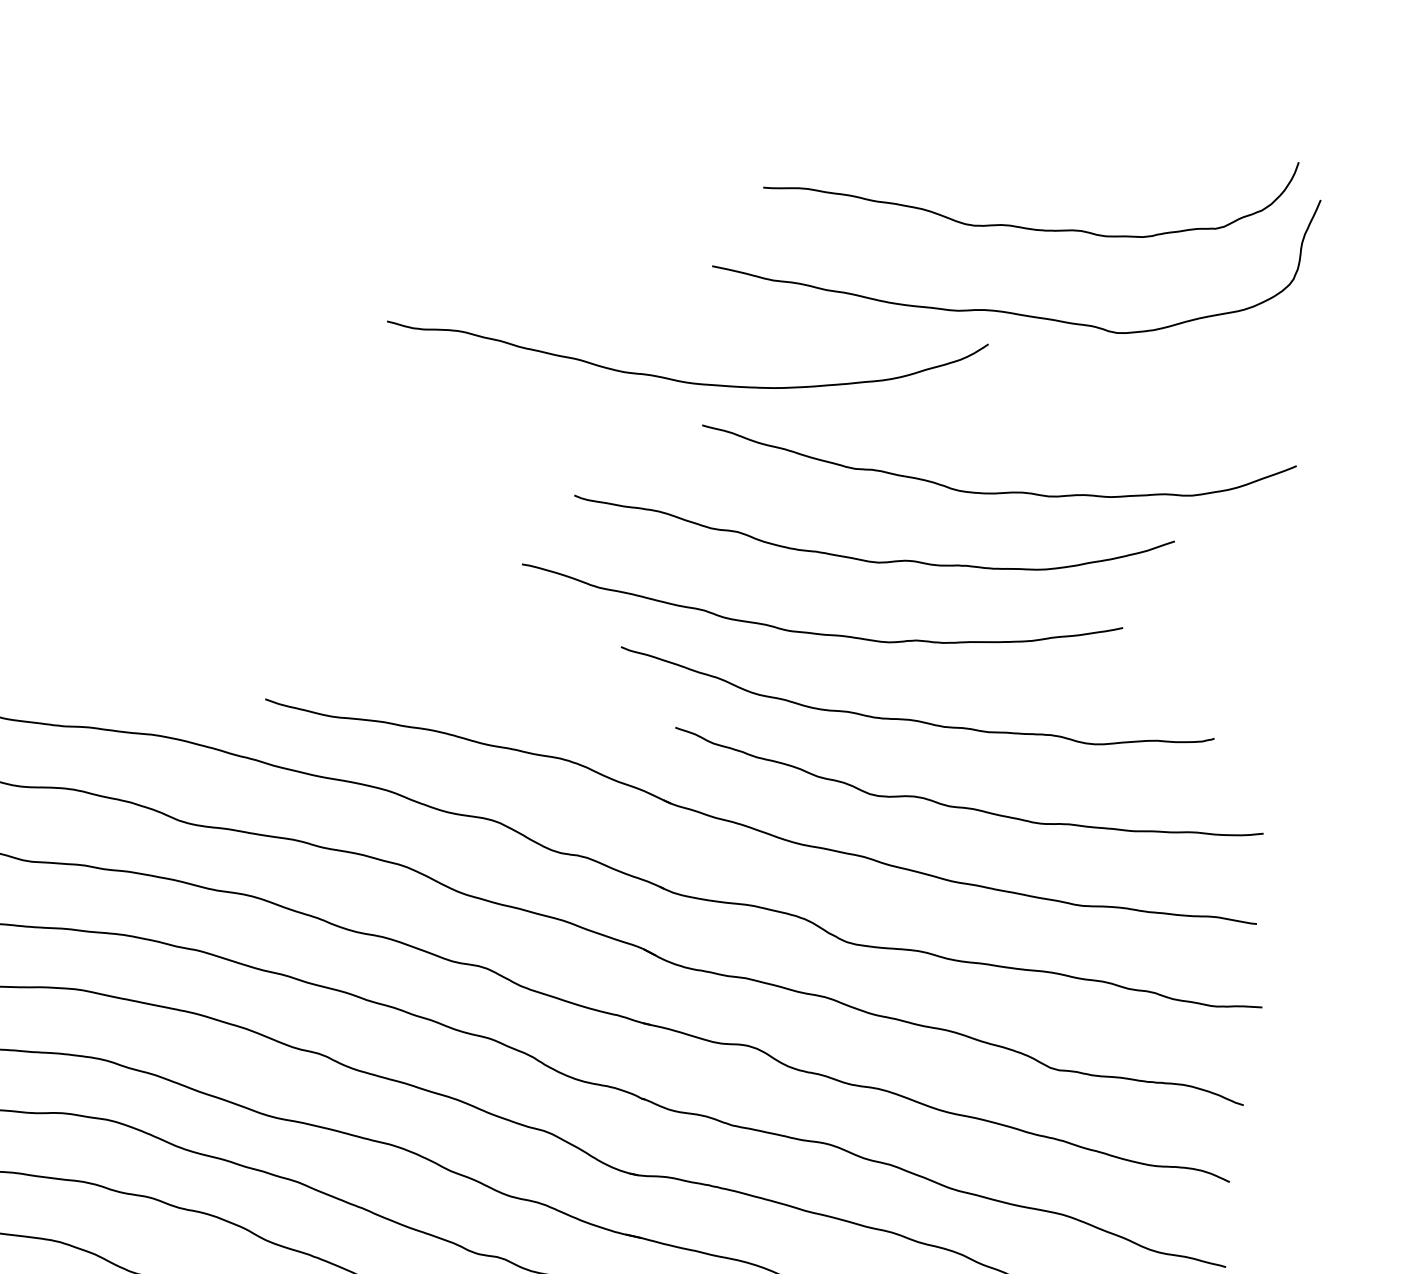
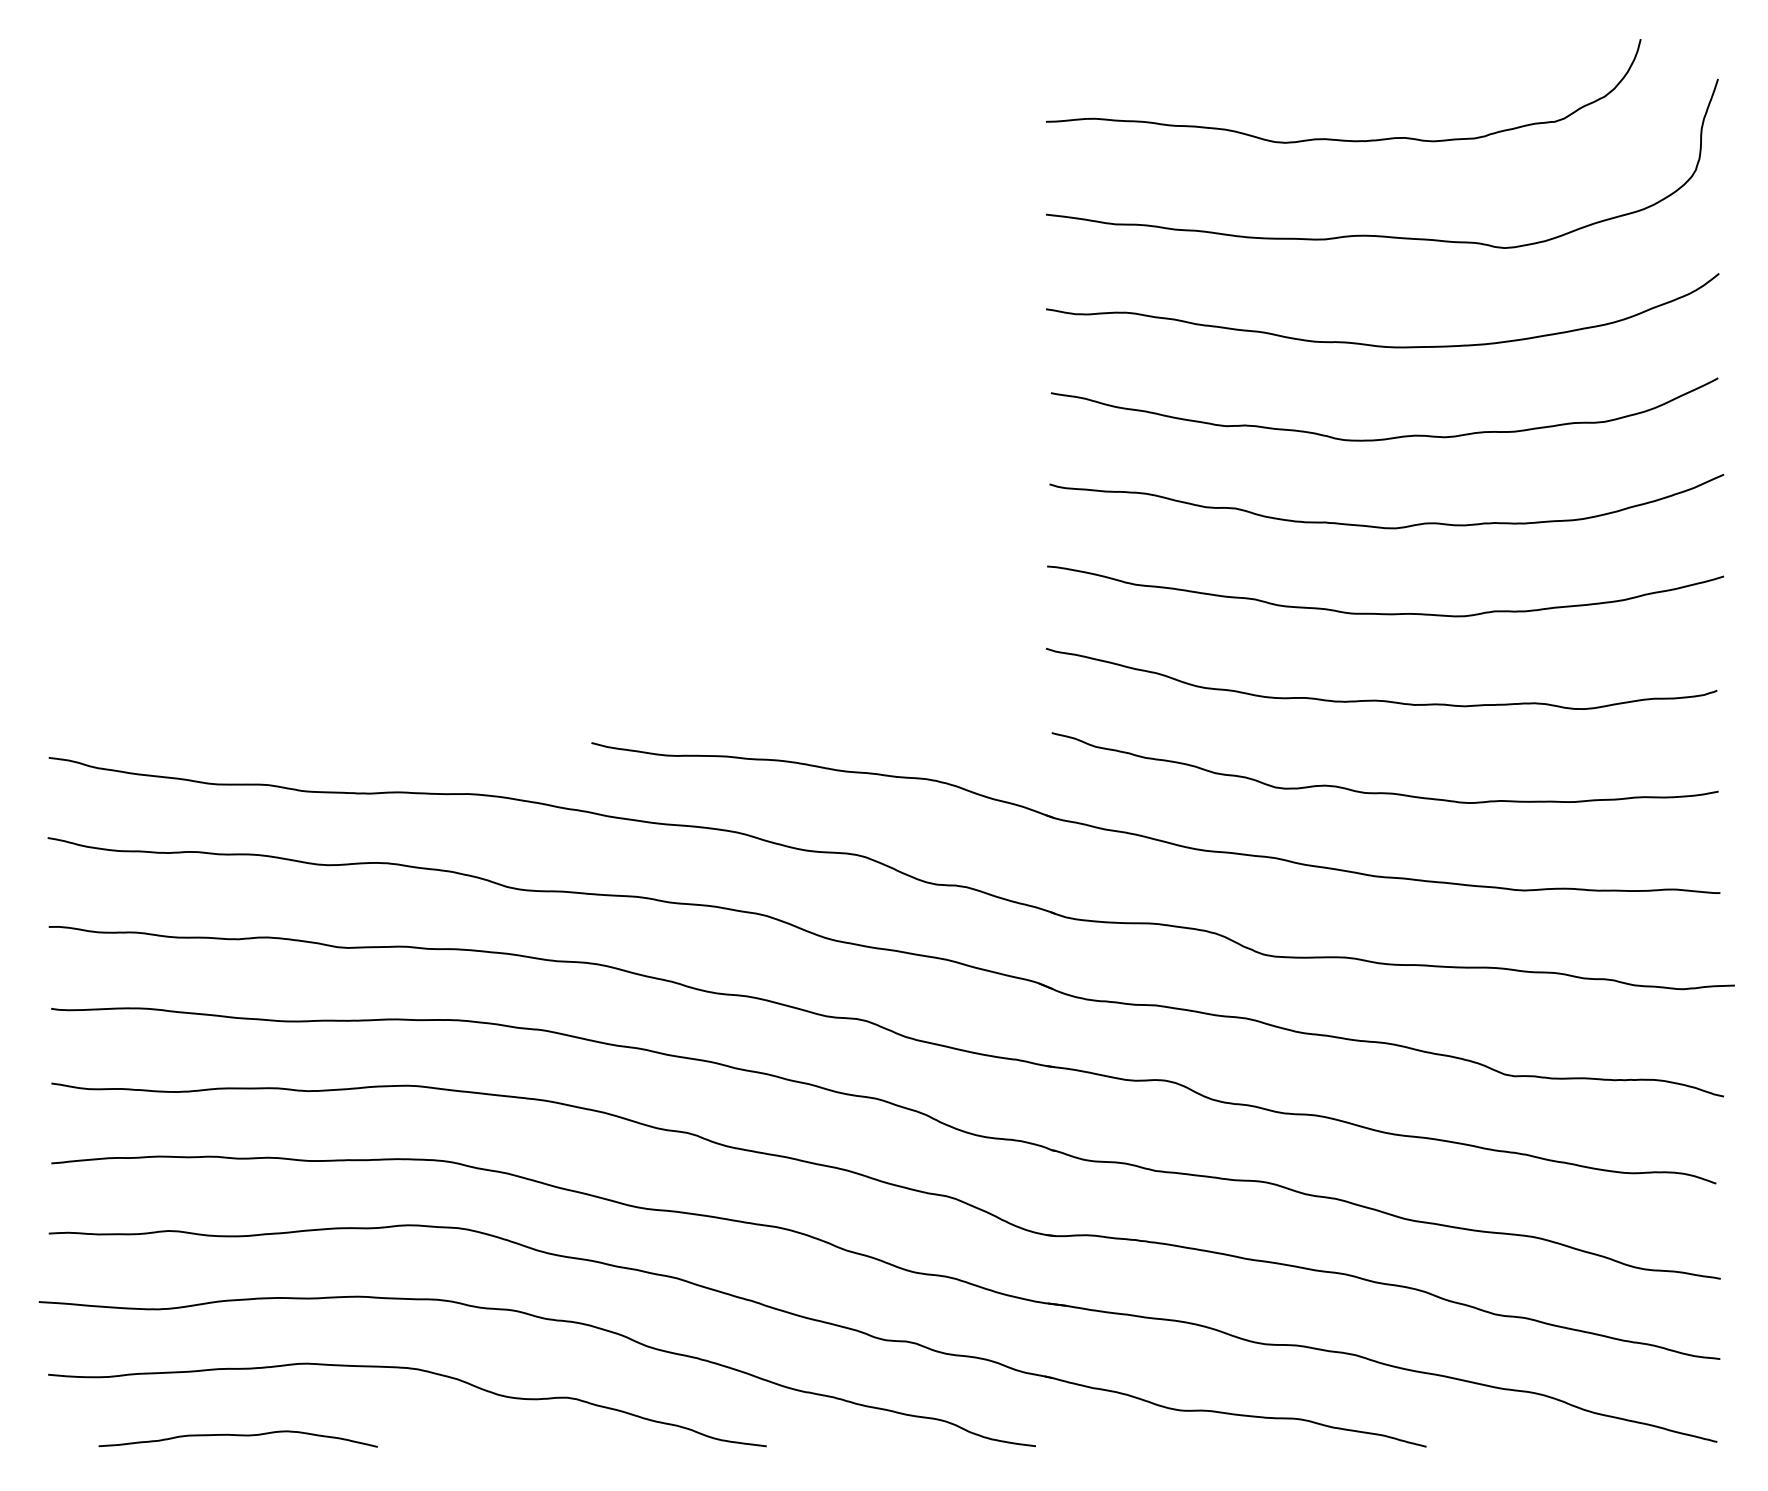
curve: (1026, 227) -> (1343, 139), moved
curve: (683, 380) -> (1382, 345), moved
curve: (866, 559) -> (1381, 526), moved
curve: (819, 633) -> (1385, 613), moved
curve: (912, 719) -> (1378, 699), moved

